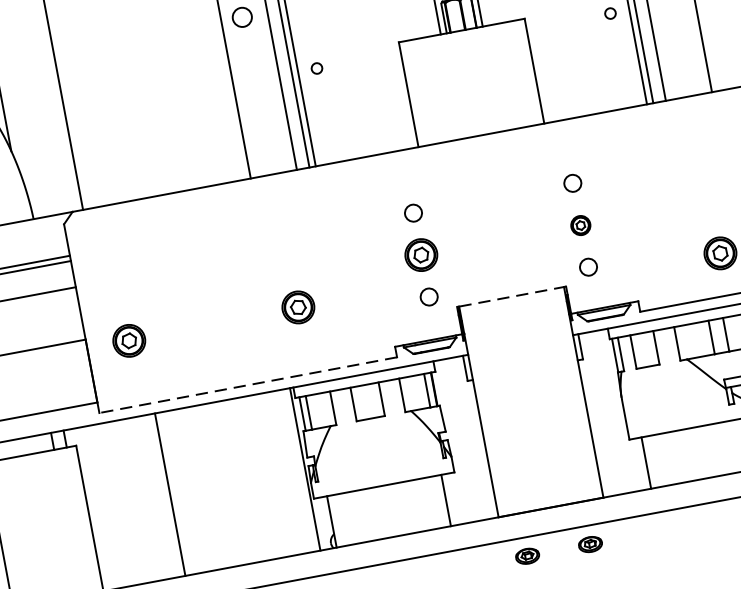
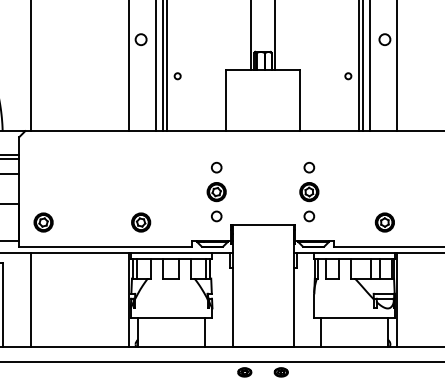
part: (581, 225) -> (309, 192), size x1.67
line: (512, 295) -> (263, 224), dashed -> solid
part: (299, 307) -> (141, 222), moved
part: (129, 340) -> (43, 222), moved
line: (247, 384) -> (105, 246), dashed -> solid
line: (170, 495) -> (31, 300), moved

